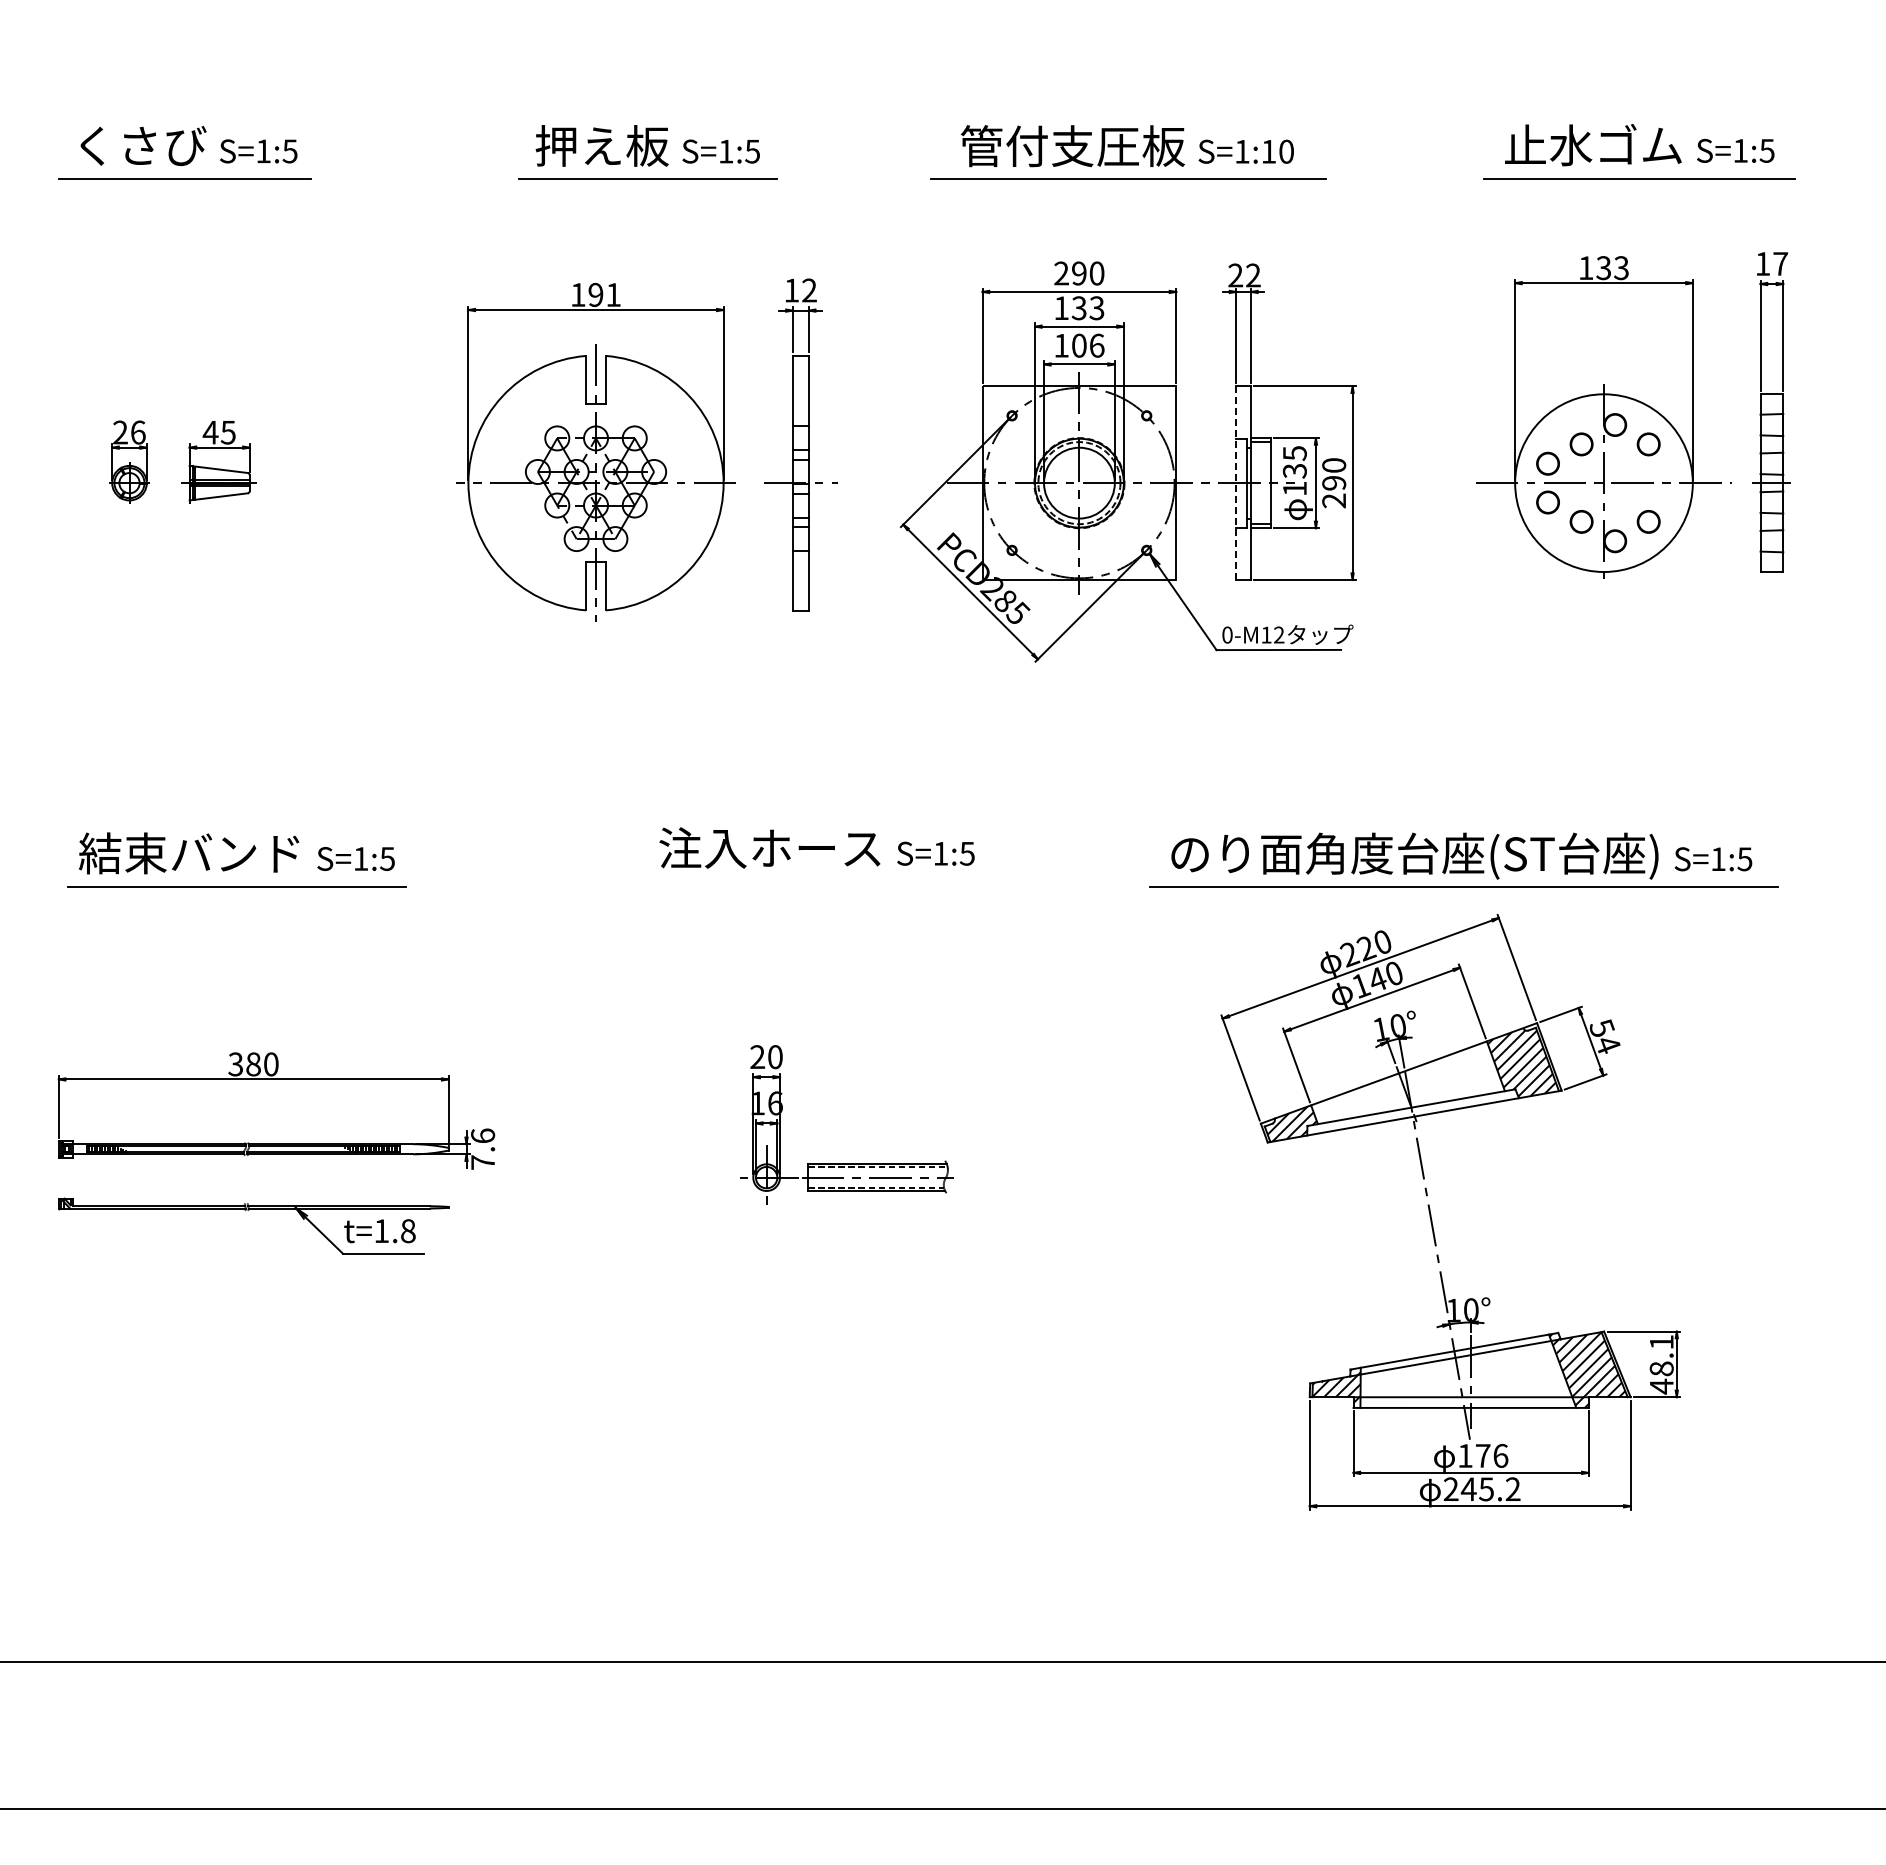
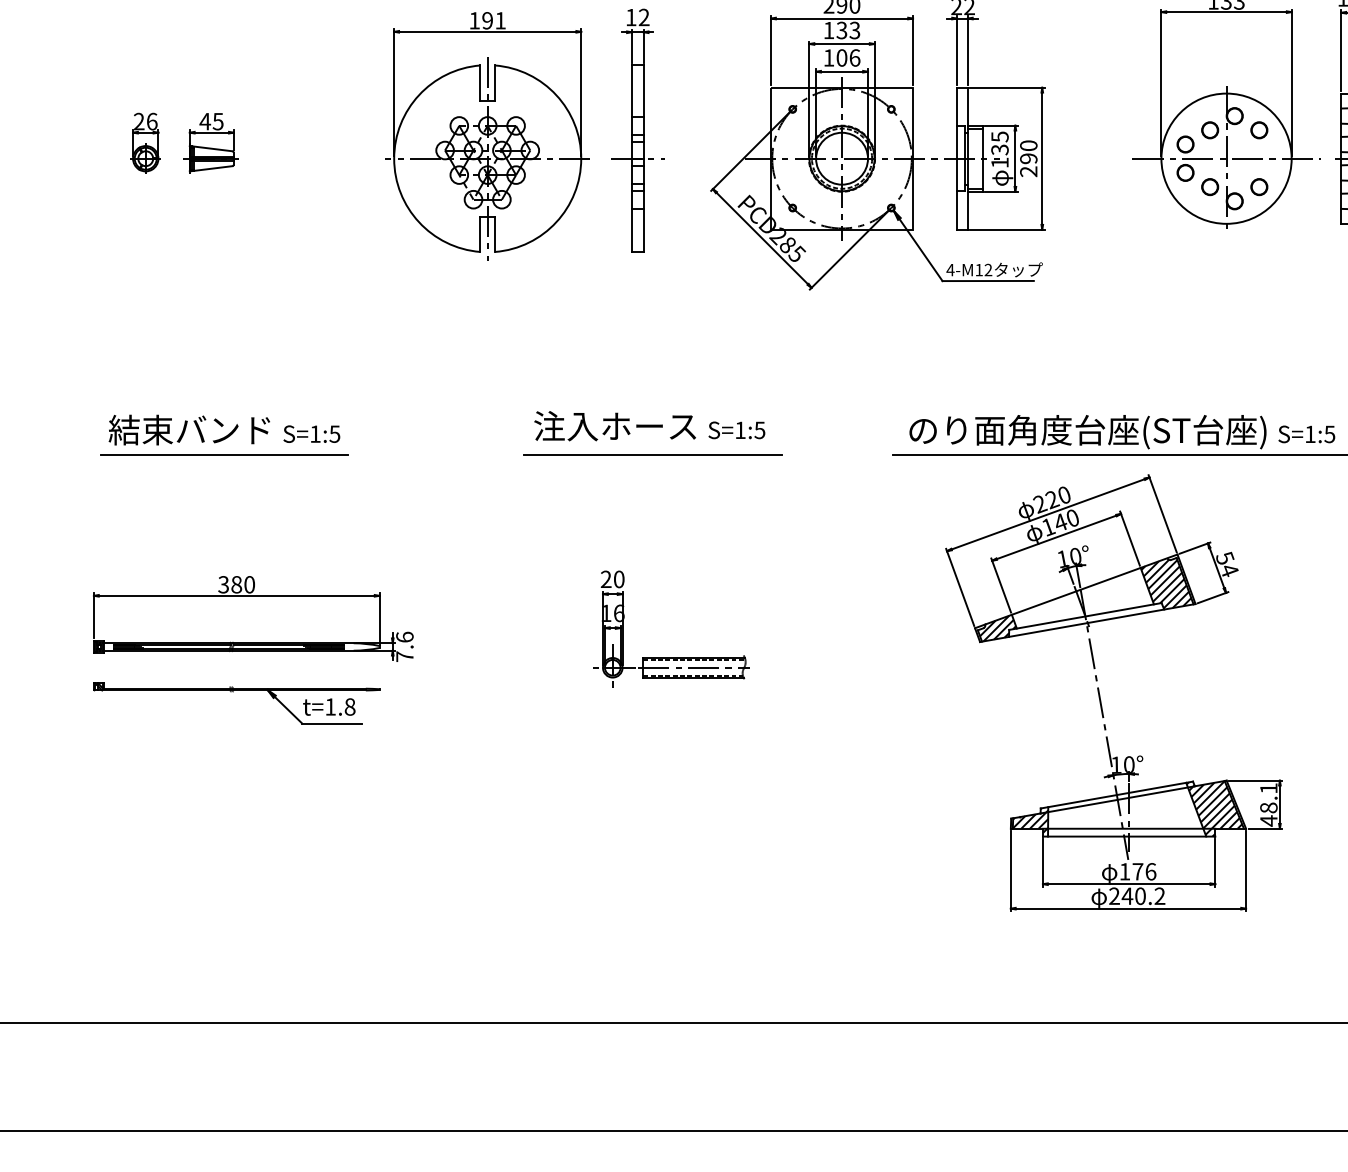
line: (1236, 483) -> (957, 158), dashed -> solid
text: (1227, 634) -> (950, 269), 0-M12 -> 4-M12
line: (821, 886) -> (652, 454), added
text: (1486, 1489) -> (1140, 896), 245.2 -> 240.2

